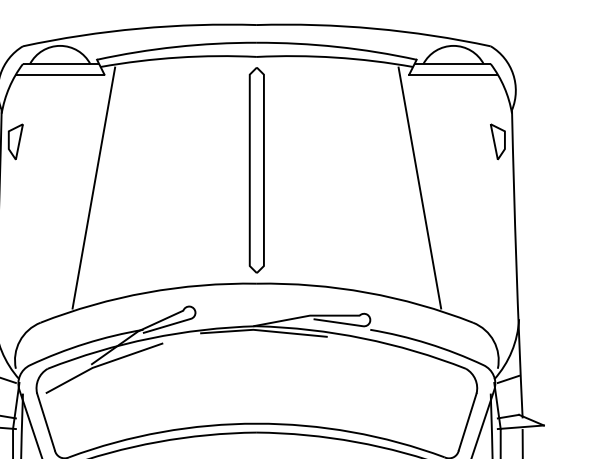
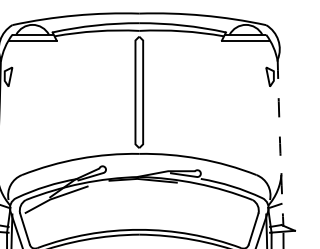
line: (93, 187) -> (50, 101), removed
line: (419, 187) -> (227, 101), removed
arc: (517, 264) -> (280, 143), solid -> dashed

